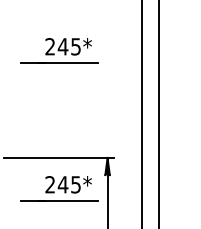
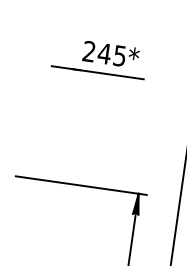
part: (59, 188) -> (76, 222), removed

